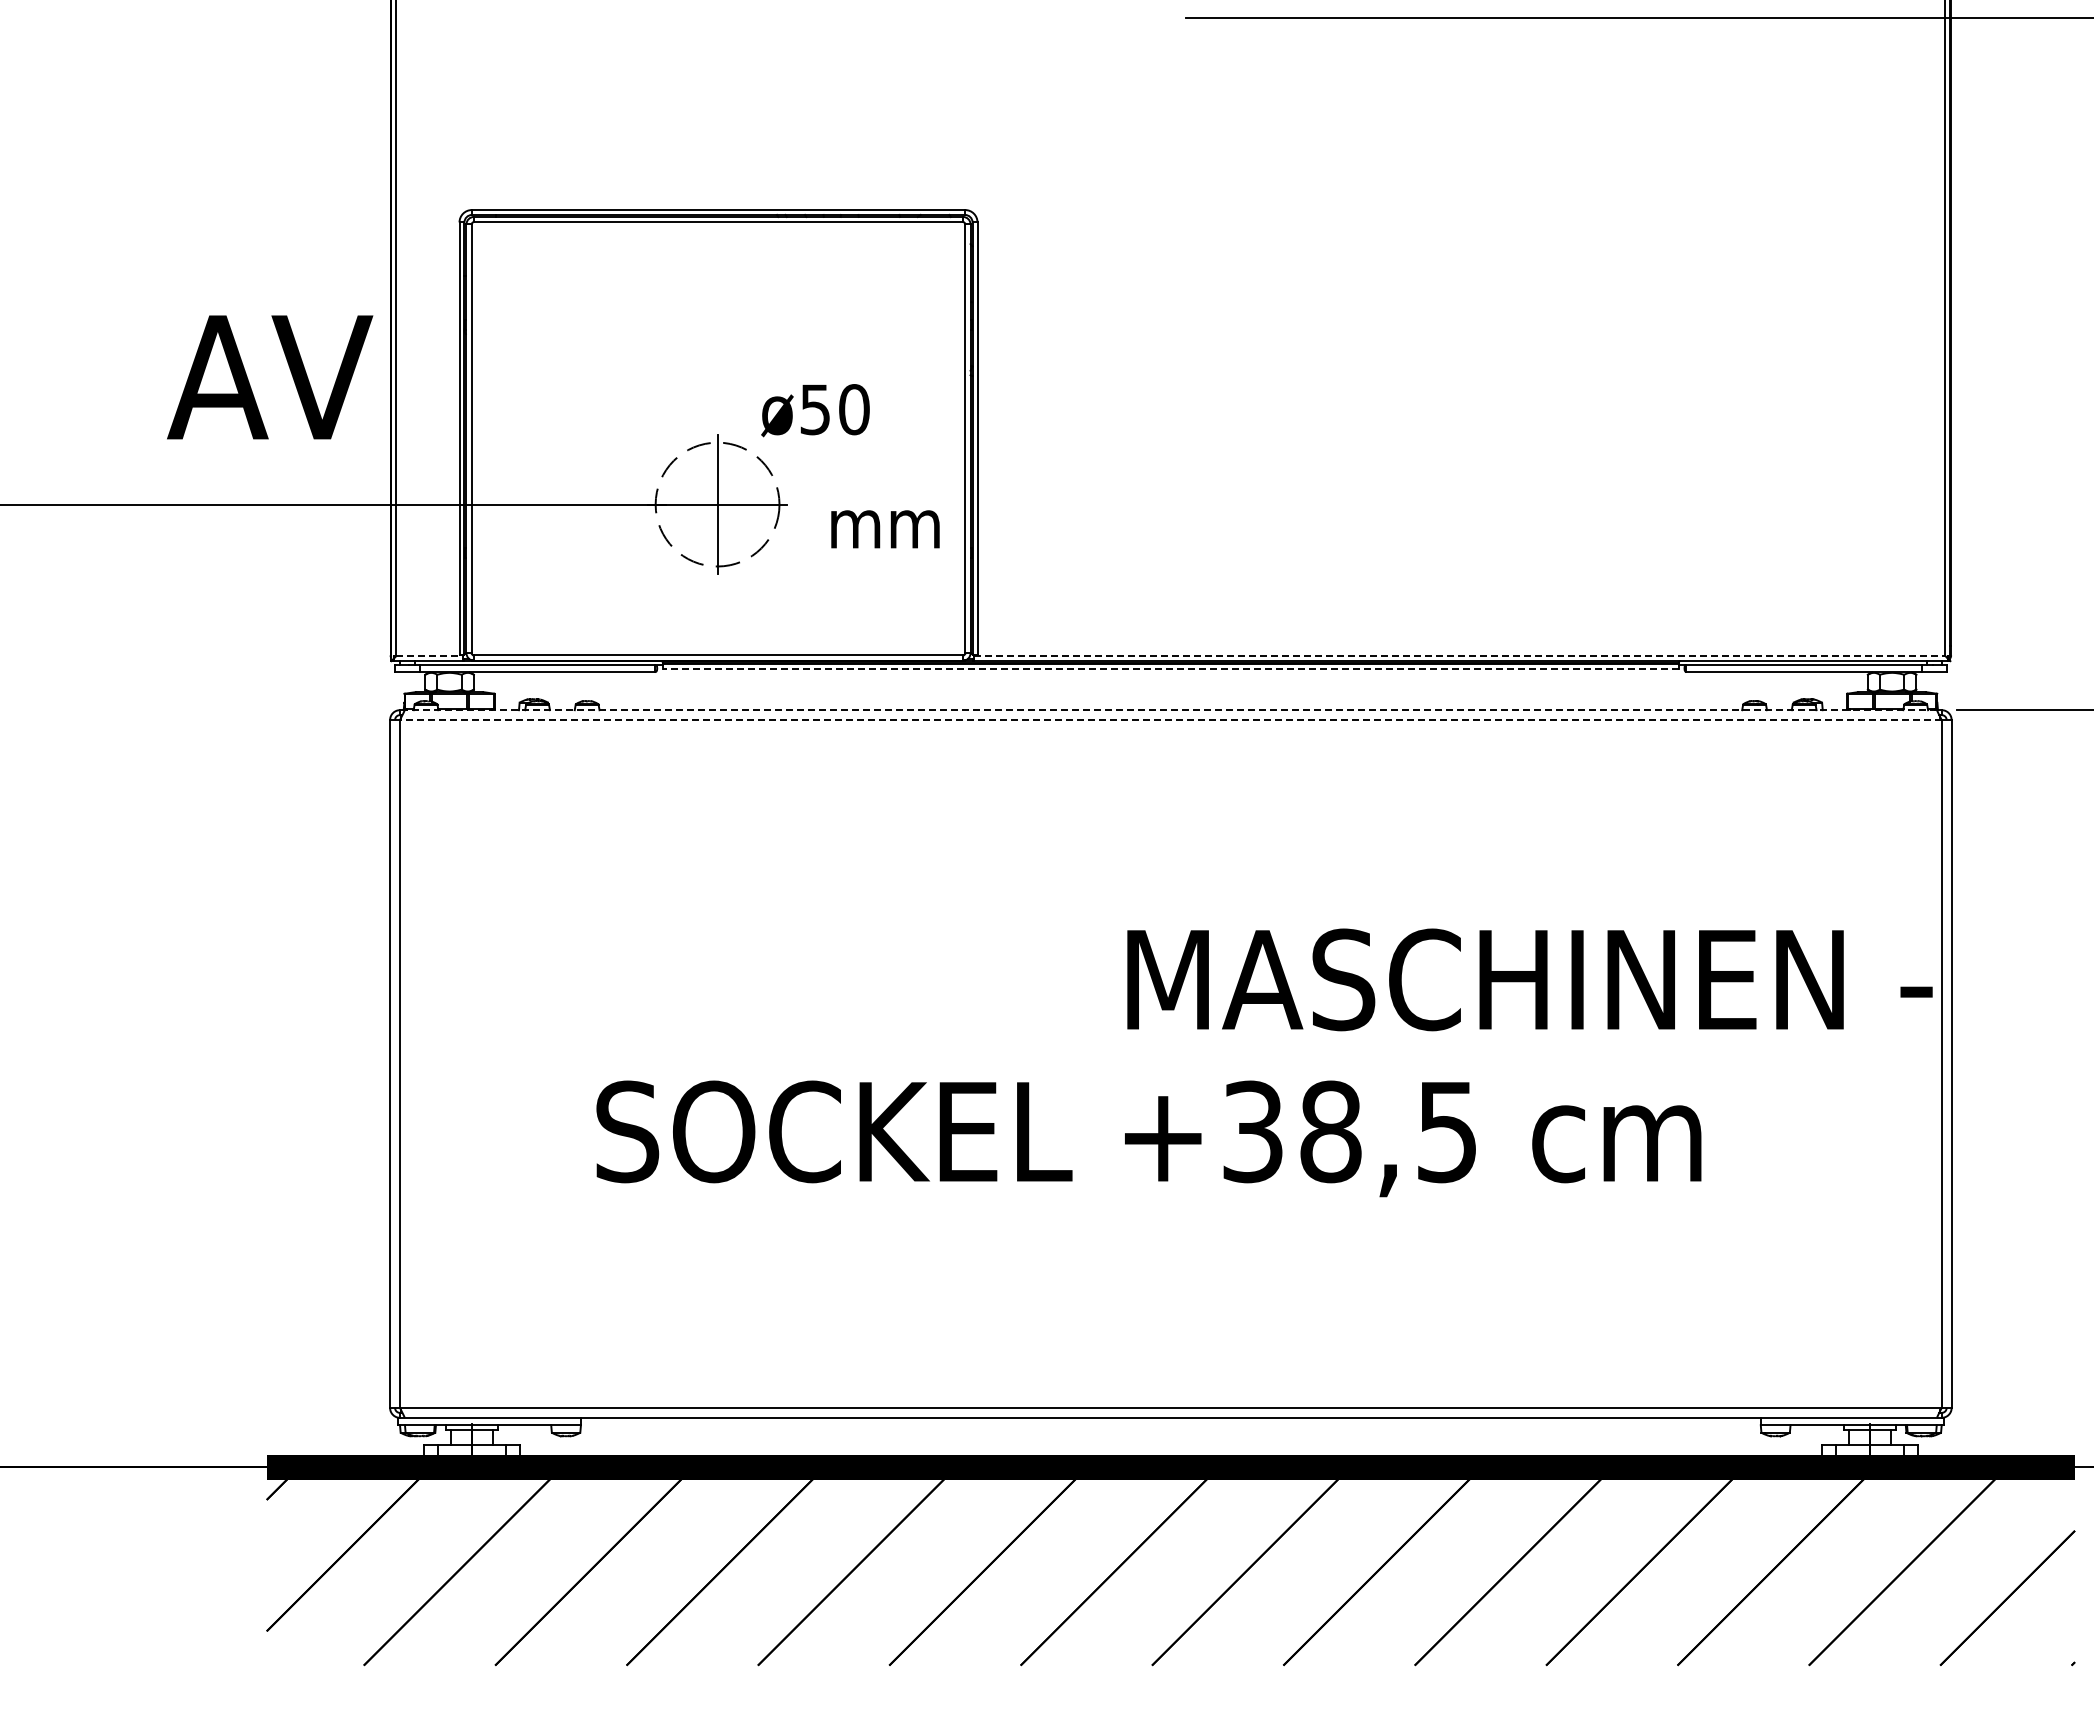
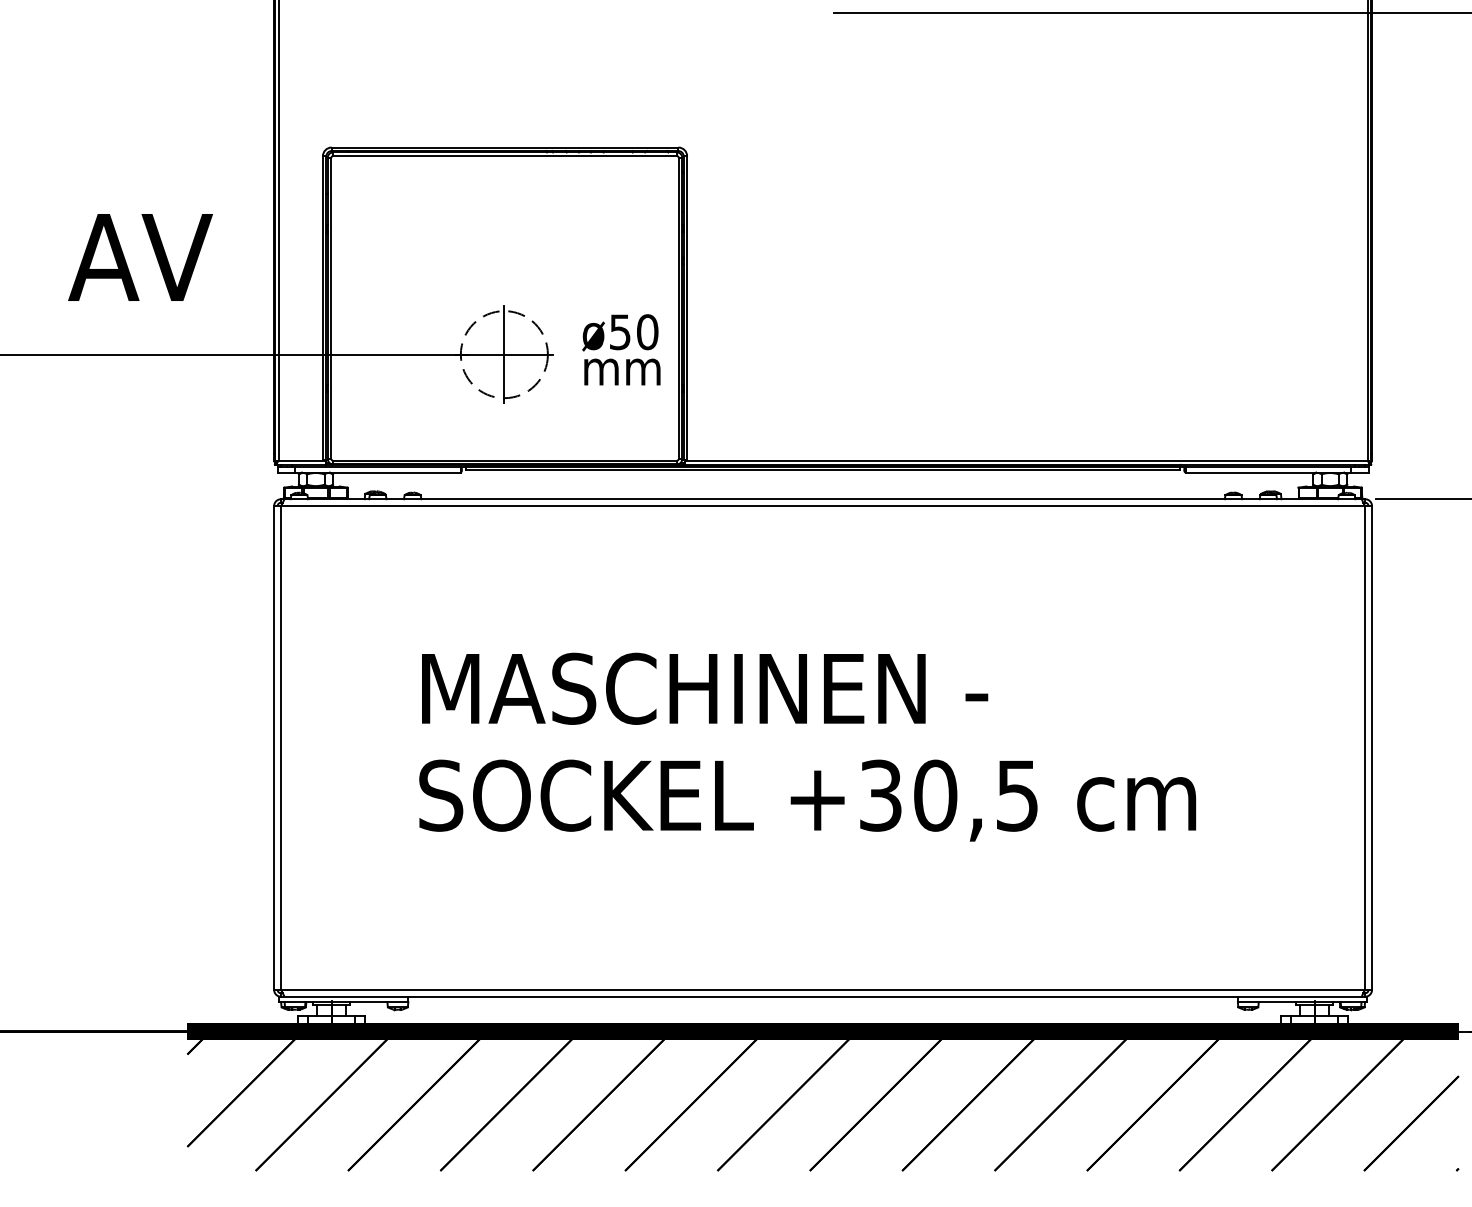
text: (270, 377) -> (140, 257), moved
text: (815, 410) -> (620, 332), moved
line: (430, 656) -> (302, 461), dashed -> solid
line: (1459, 656) -> (1026, 461), dashed -> solid
line: (1170, 668) -> (822, 469), dashed -> solid
line: (1170, 710) -> (822, 499), dashed -> solid
line: (1170, 720) -> (822, 506), dashed -> solid
text: (1529, 979) -> (704, 688), moved
text: (1330, 1131) -> (935, 795), +38,5 -> +30,5

